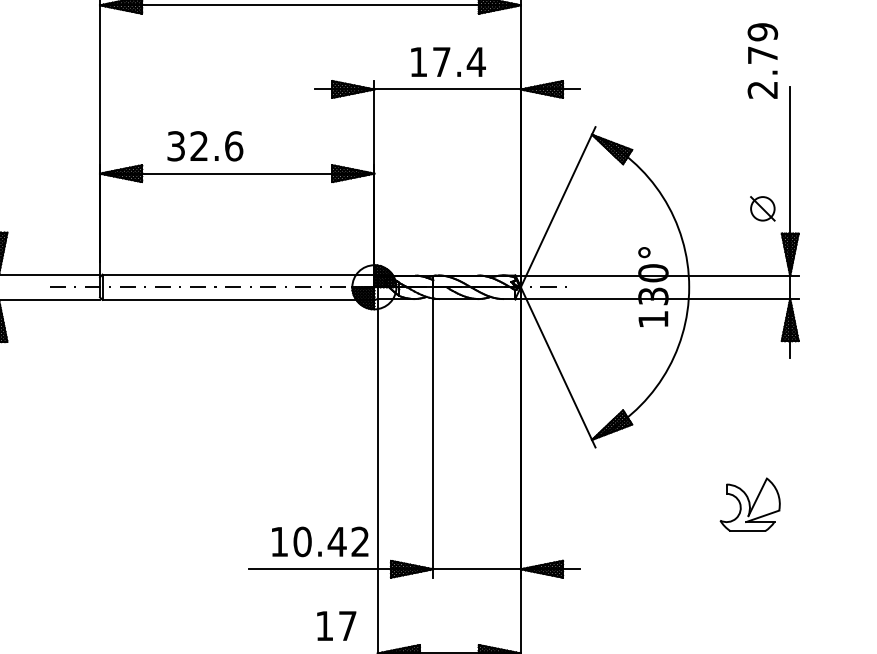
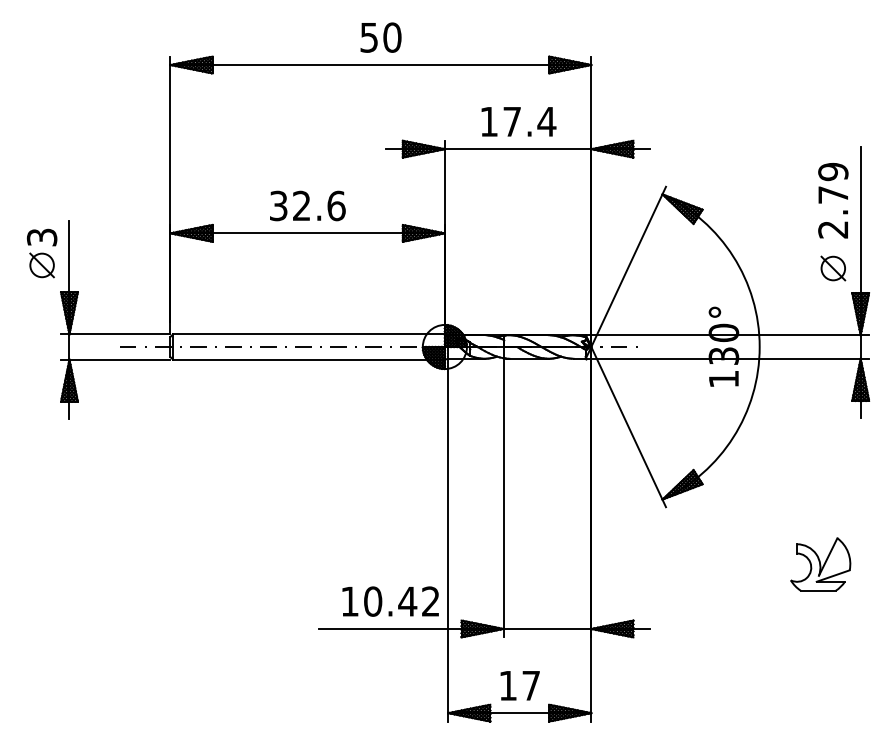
text: (763, 60) -> (833, 200), moved
text: (205, 145) -> (307, 205), moved
text: (336, 625) -> (519, 685), moved

